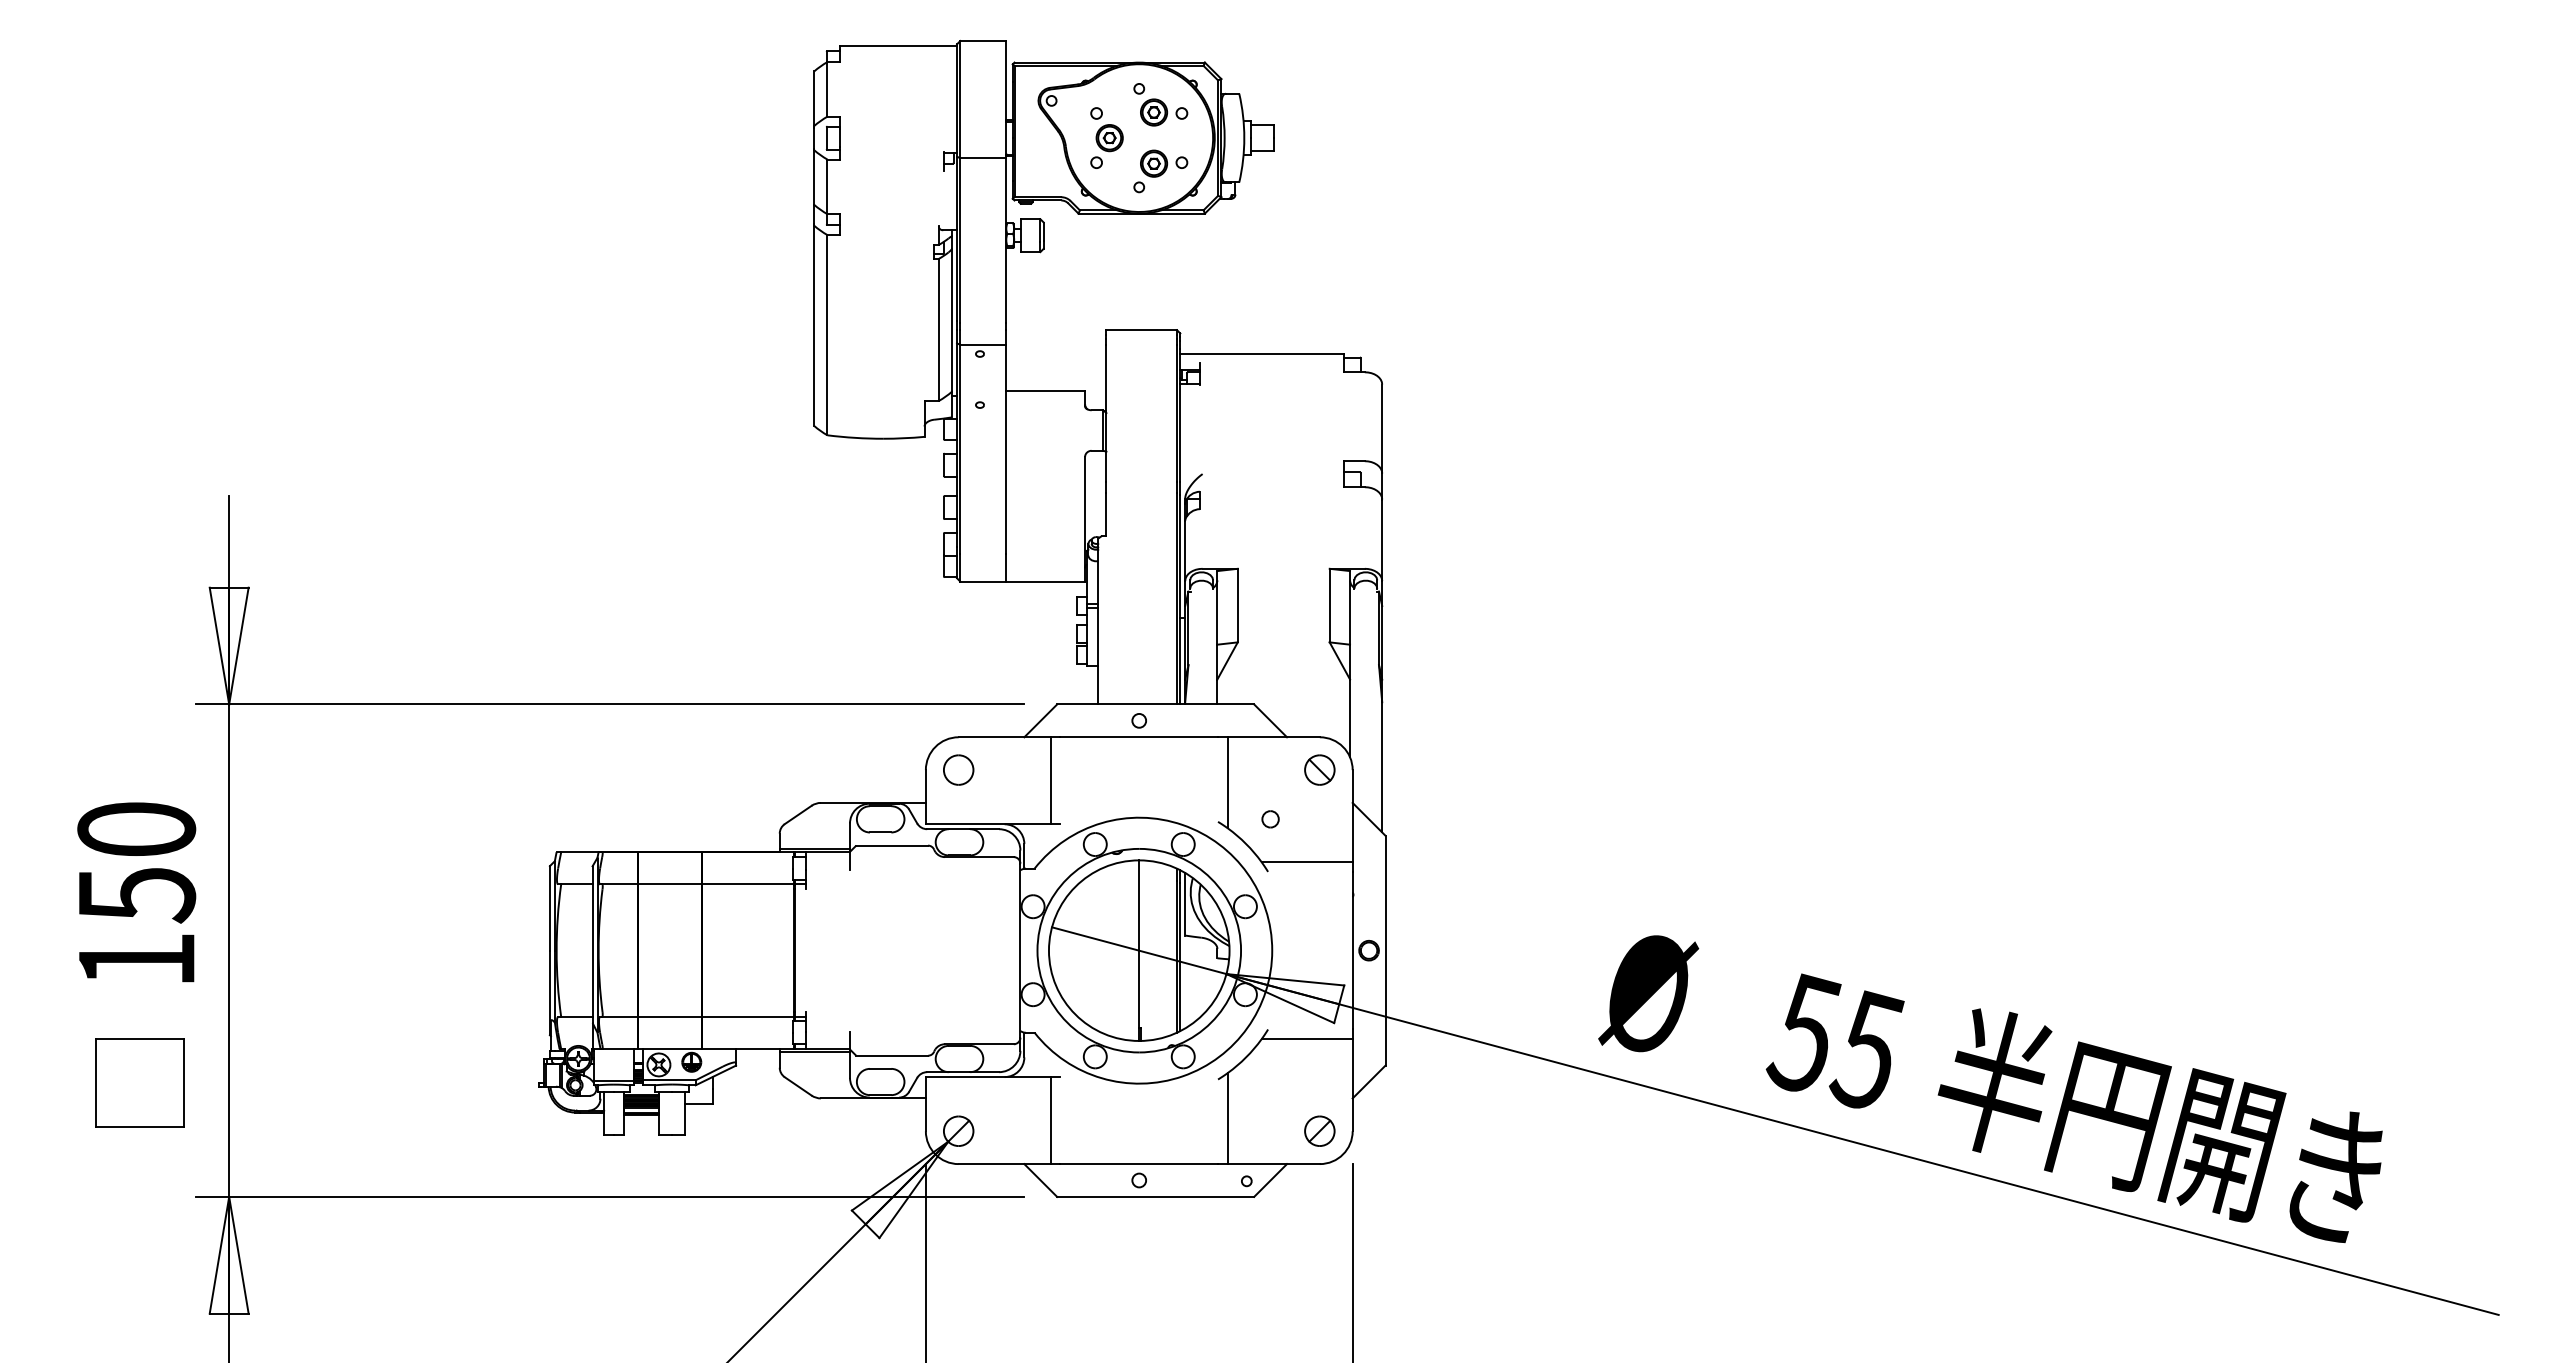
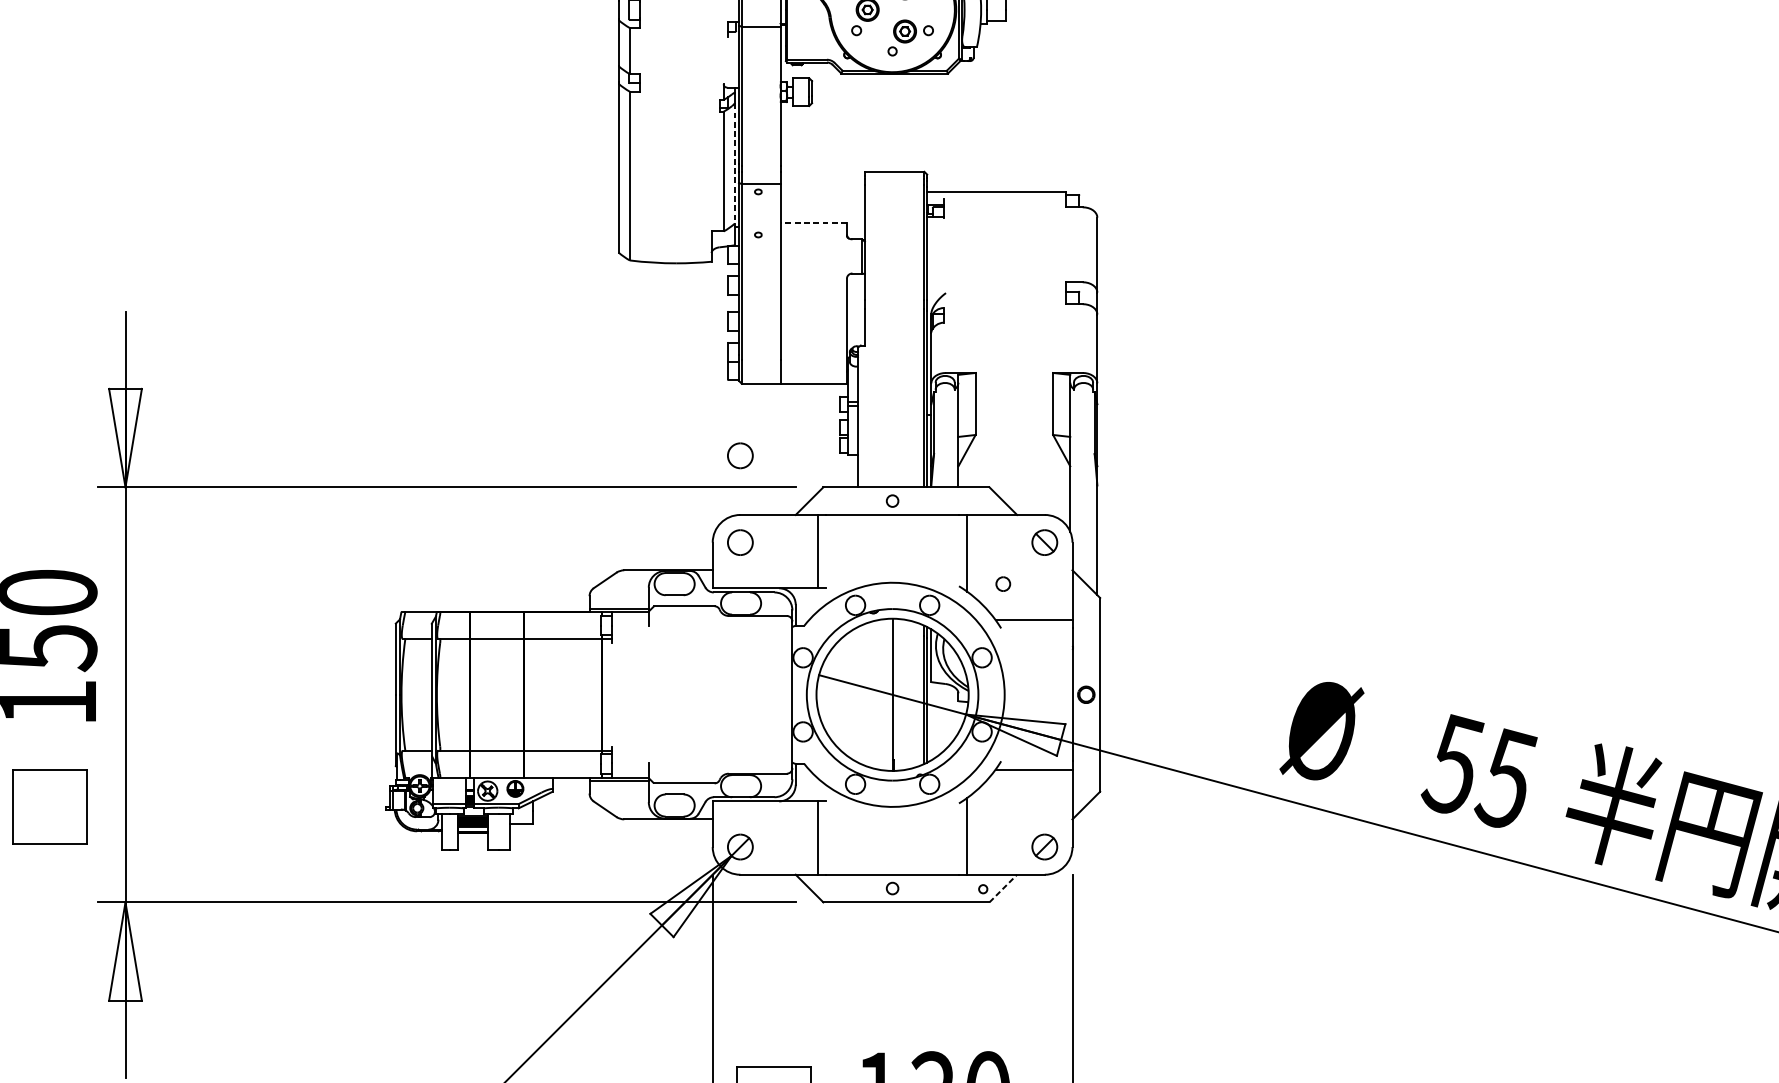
line: (952, 320) -> (735, 163), solid -> dashed
line: (1045, 391) -> (813, 223), solid -> dashed
part: (958, 666) -> (740, 455), added
line: (1270, 1180) -> (1003, 888), solid -> dashed

